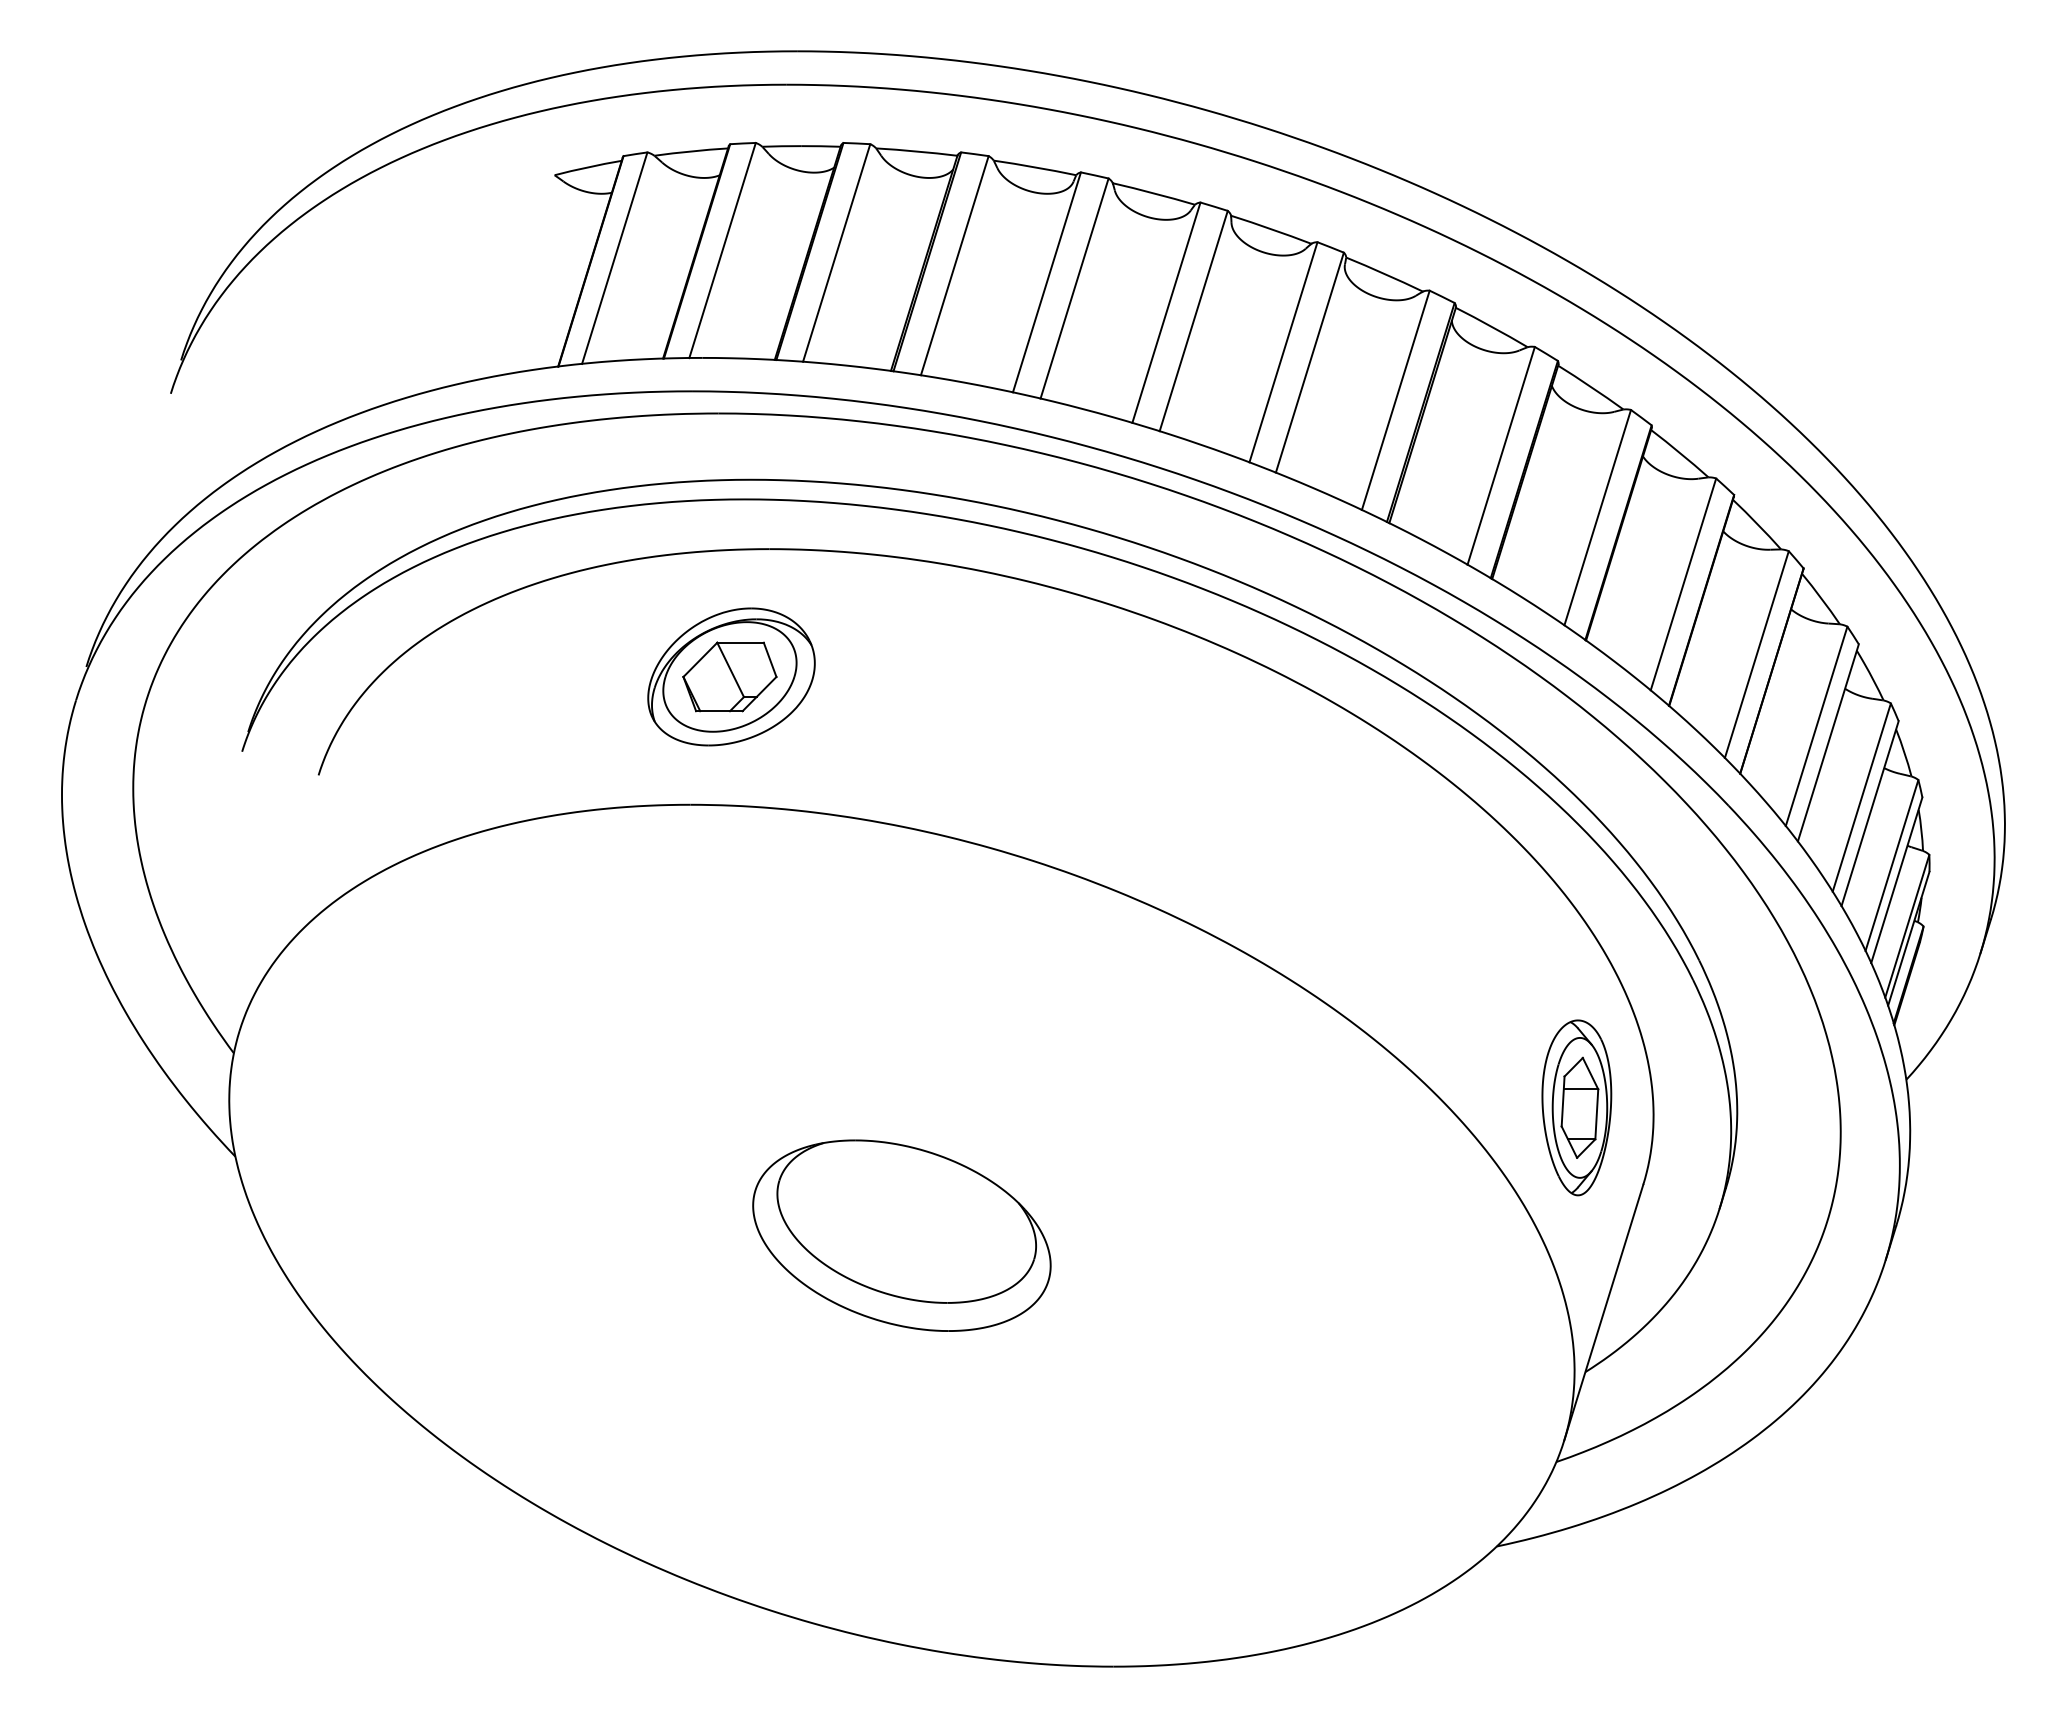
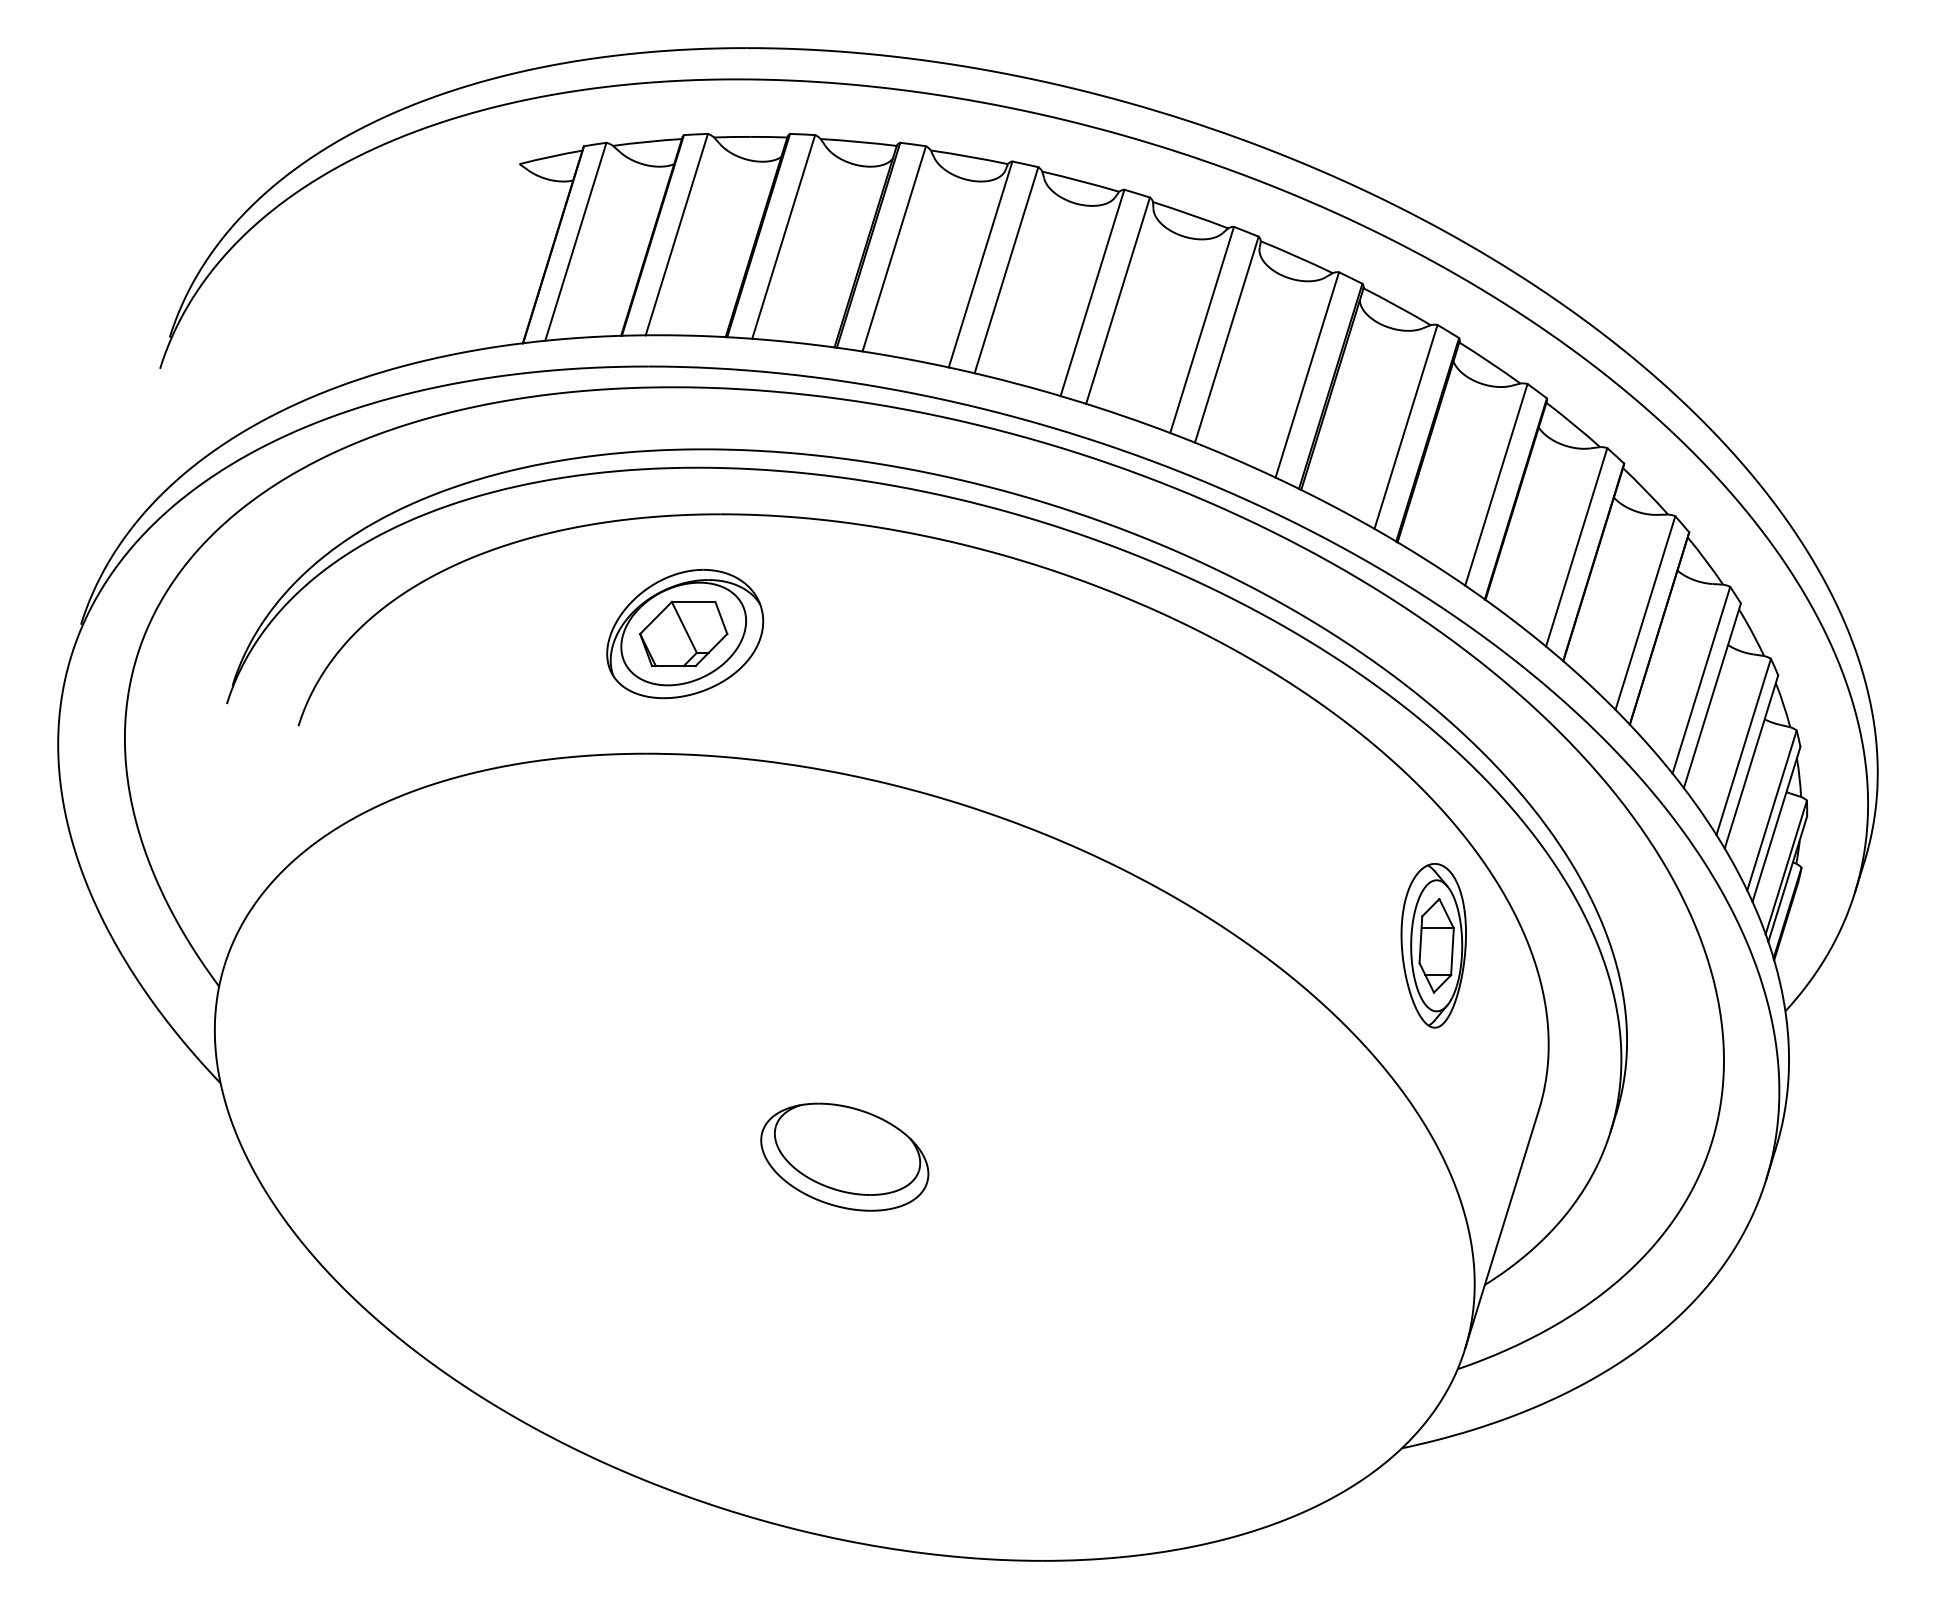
part: (1576, 1107) -> (1433, 945), moved
part: (901, 1235) -> (844, 1157), size x0.6

